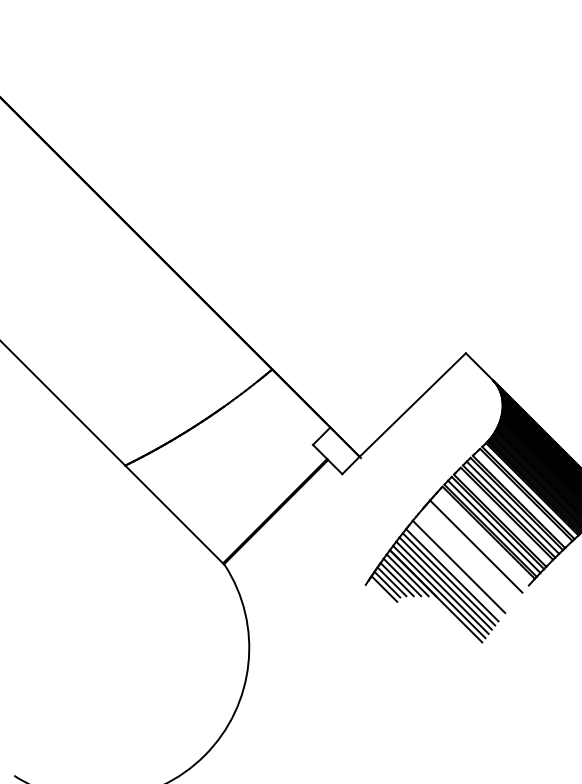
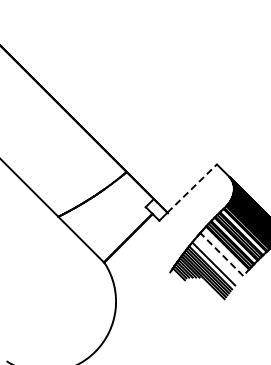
line: (413, 404) -> (192, 188), solid -> dashed
line: (475, 546) -> (221, 254), solid -> dashed

